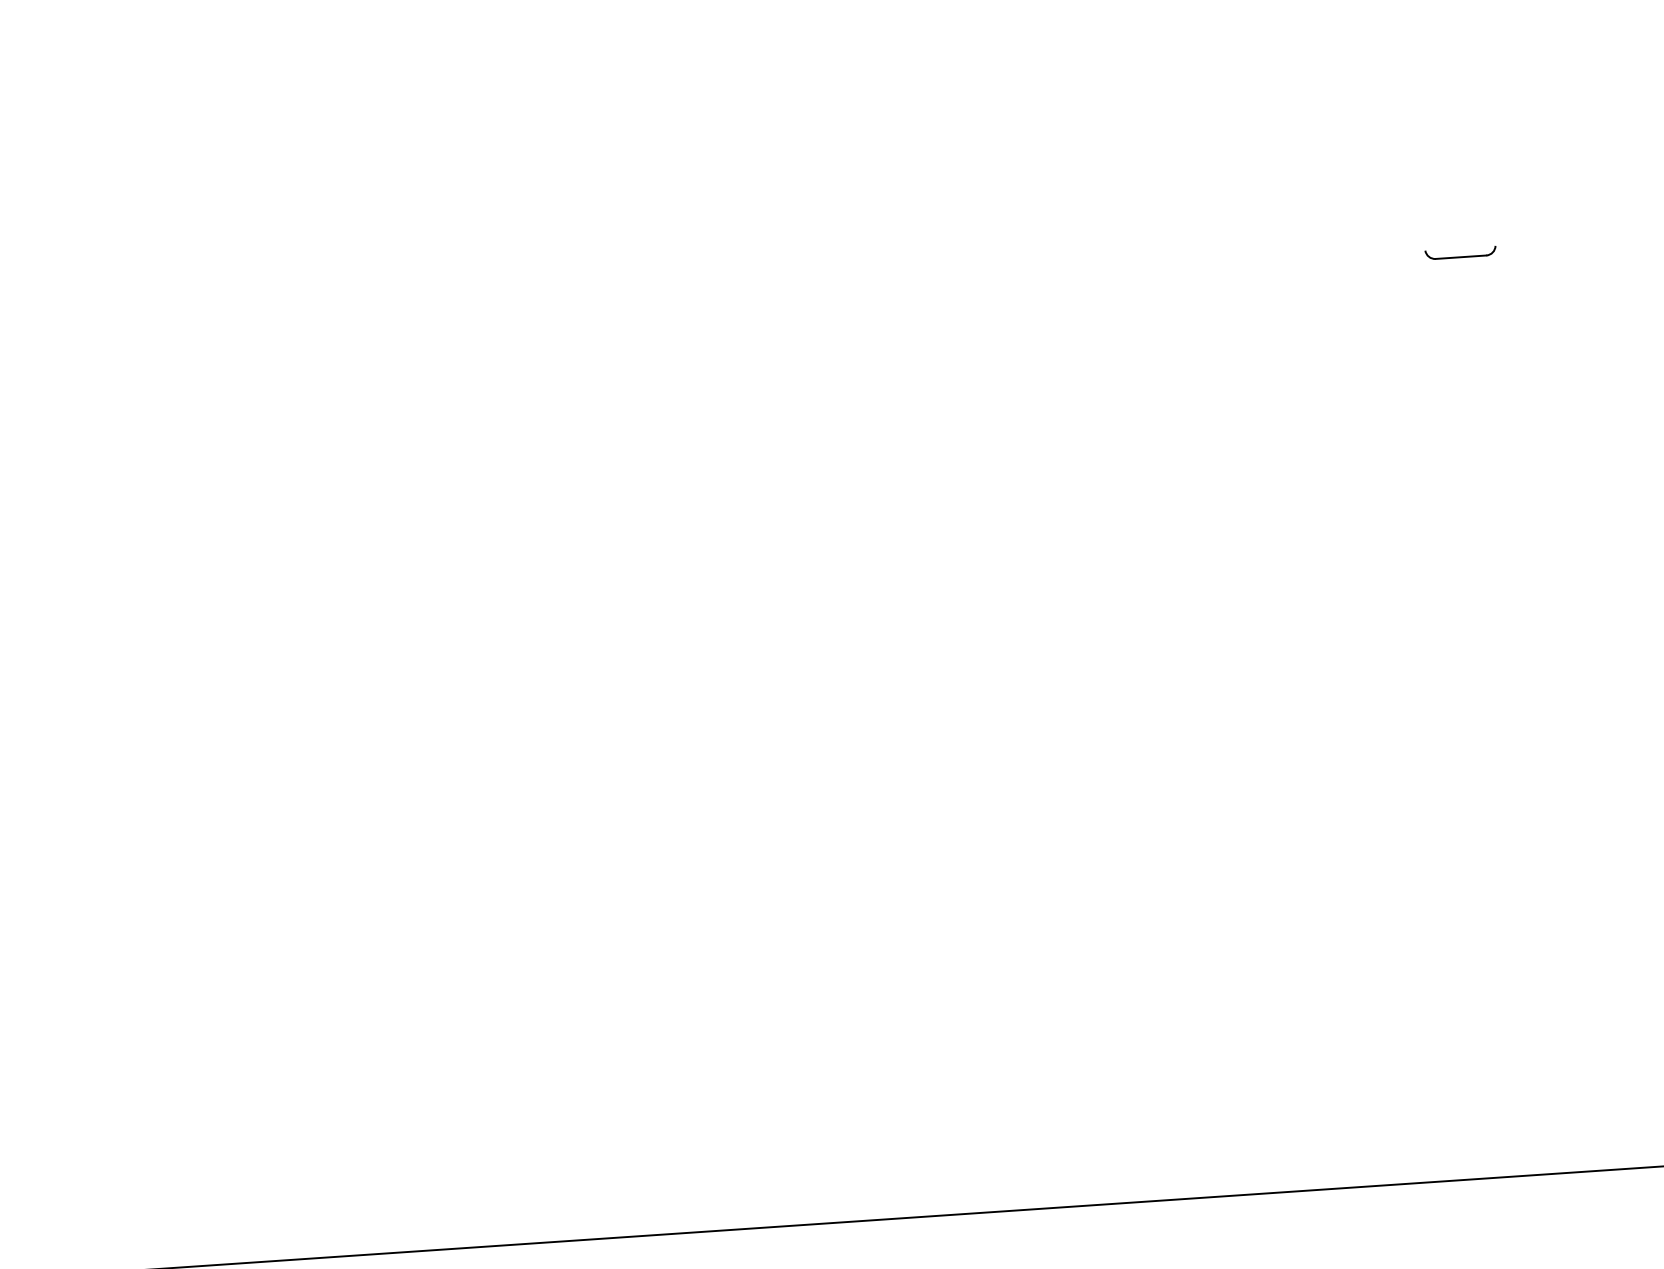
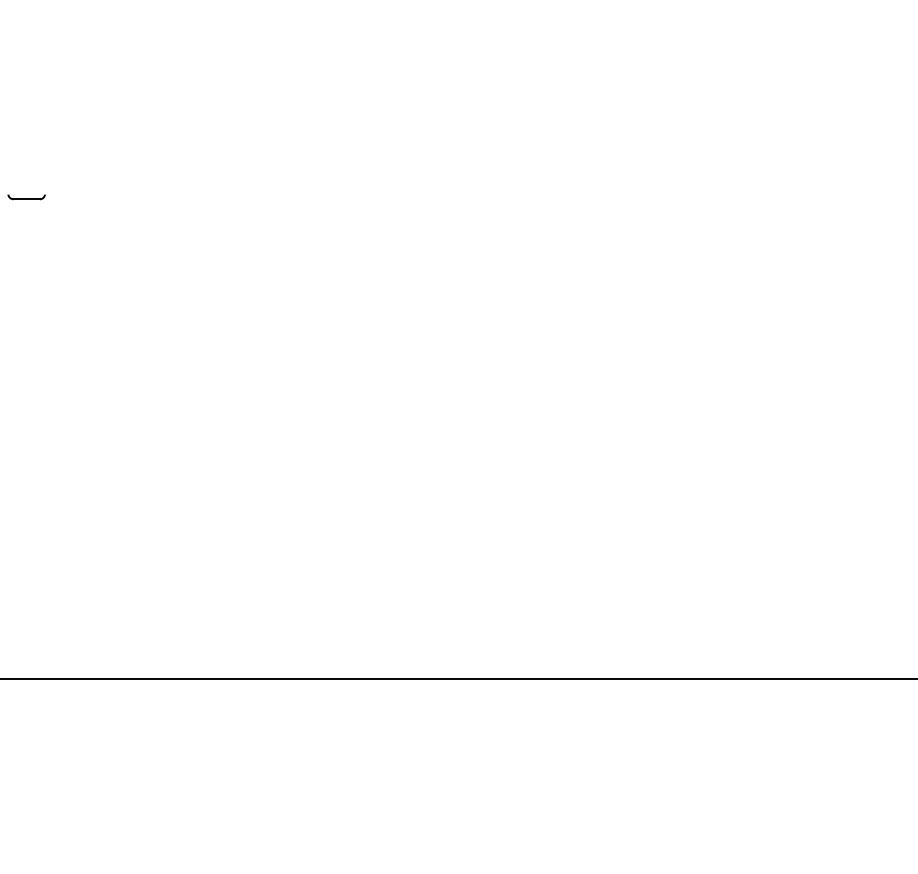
part: (1461, 253) -> (872, 197), removed

